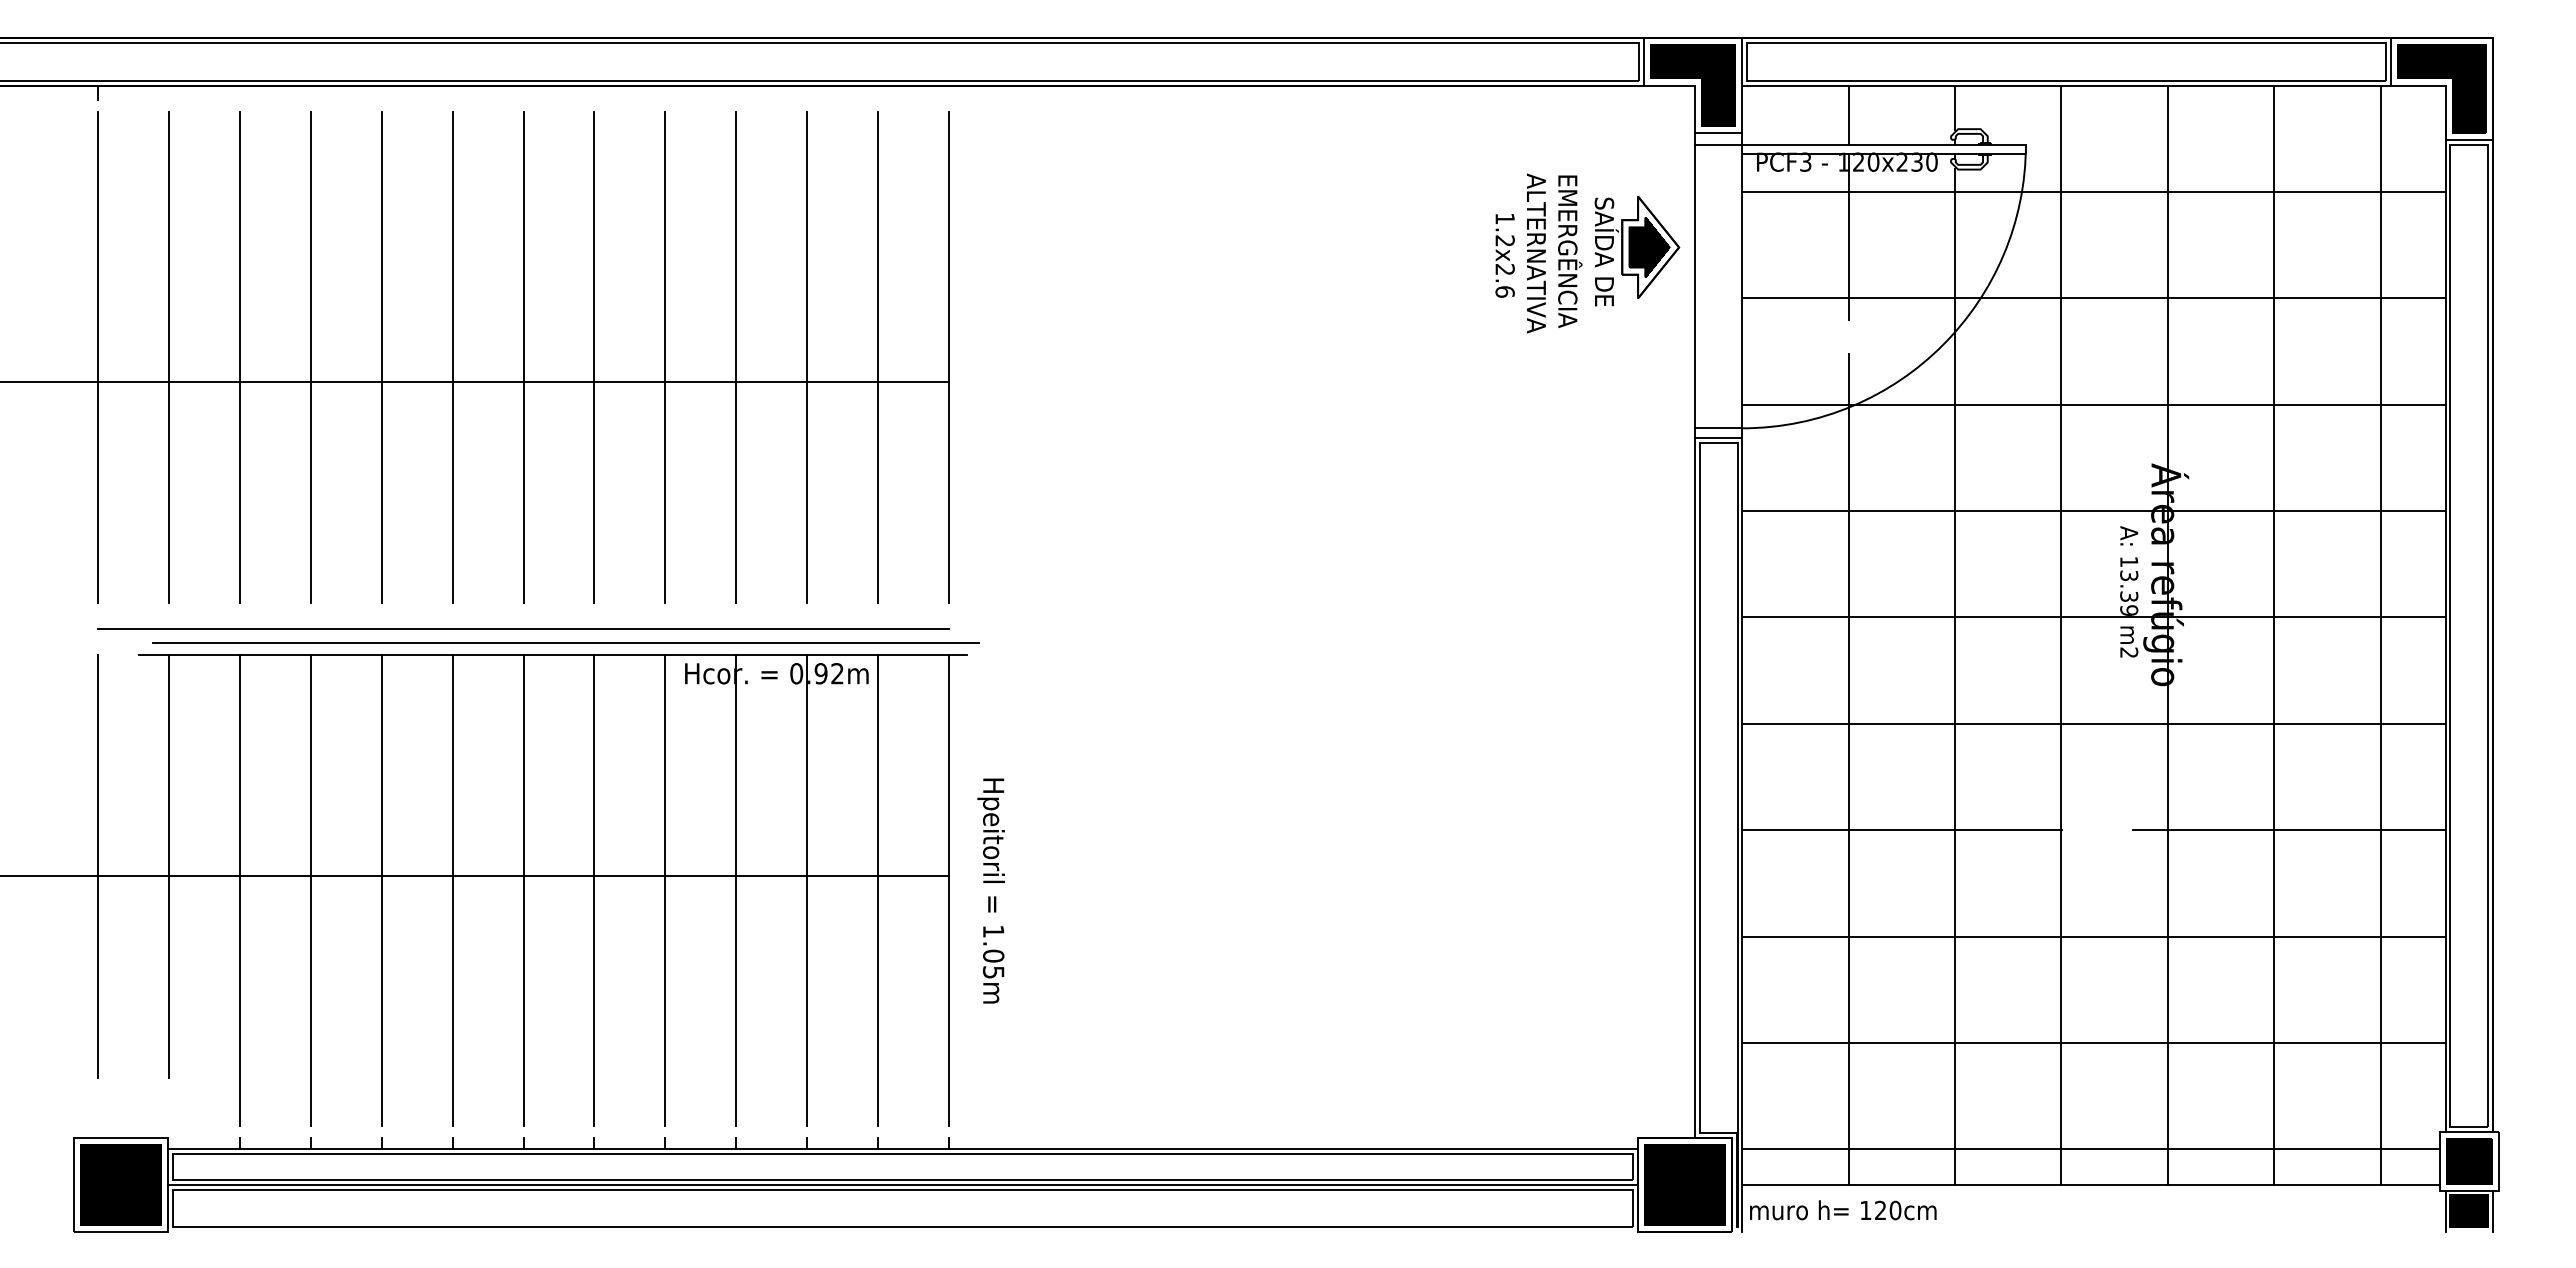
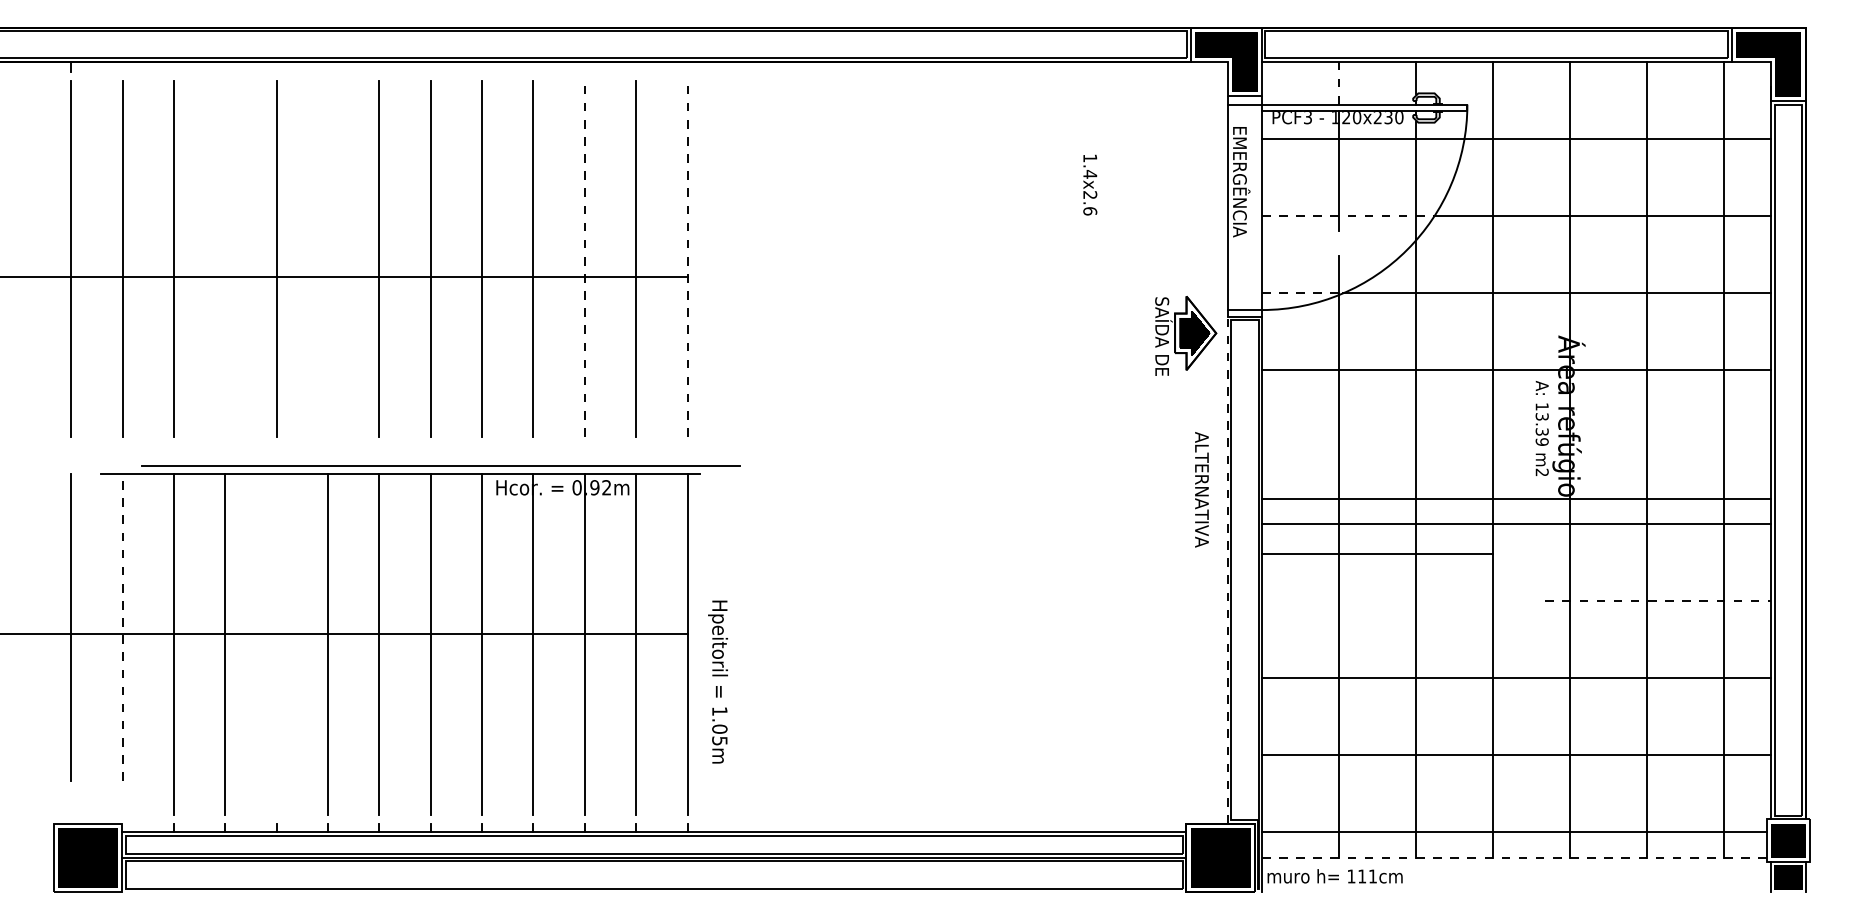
line: (1848, 115) -> (1338, 83), solid -> dashed
text: (1504, 240) -> (1089, 174), 1.2x2.6 -> 1.4x2.6
text: (1570, 251) -> (1241, 181), moved
part: (1637, 251) -> (1186, 336), moved
text: (1536, 253) -> (1202, 489), moved
line: (1860, 298) -> (1347, 216), solid -> dashed
line: (310, 357) -> (225, 258), removed
line: (452, 357) -> (327, 258), removed
line: (807, 357) -> (585, 258), solid -> dashed
line: (949, 357) -> (687, 258), solid -> dashed
line: (1798, 404) -> (1302, 292), solid -> dashed
line: (2093, 617) -> (1516, 499), moved
line: (523, 629) -> (379, 455), removed
line: (565, 642) -> (440, 465), moved
line: (1694, 787) -> (1227, 570), solid -> dashed
line: (1901, 830) -> (1377, 554), moved
line: (2290, 830) -> (1659, 601), solid -> dashed
line: (168, 866) -> (122, 627), solid -> dashed
line: (381, 890) -> (276, 644), removed
text: (990, 890) -> (717, 681), moved
line: (2090, 1184) -> (1514, 857), solid -> dashed
text: (1888, 1210) -> (1367, 876), 120cm -> 111cm

